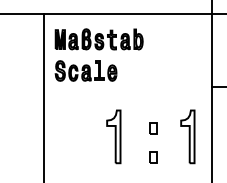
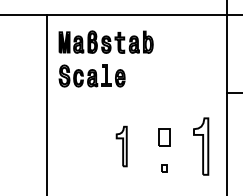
part: (153, 127) -> (164, 136), size x1.4
part: (113, 136) -> (121, 146), size x0.7
part: (153, 157) -> (164, 168), size x0.6

